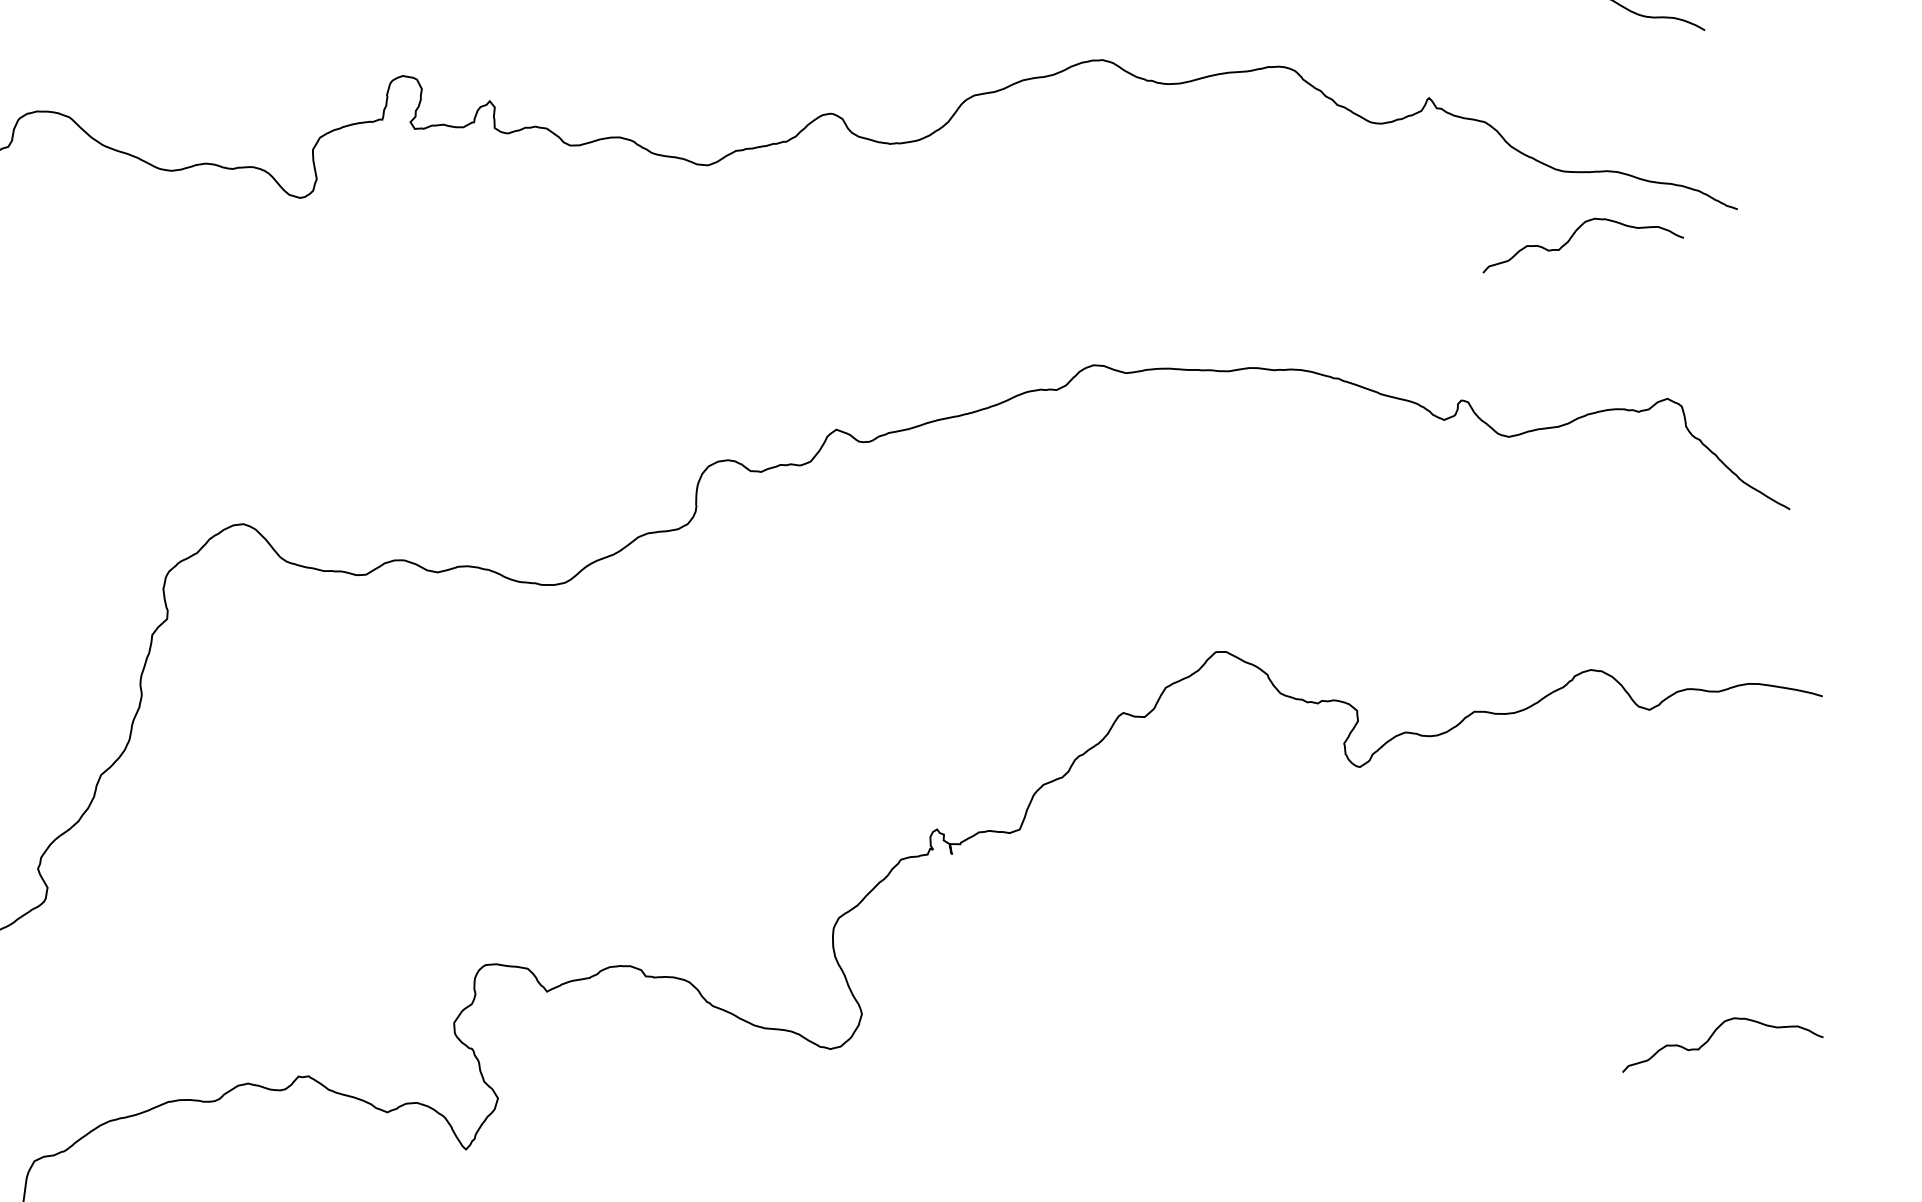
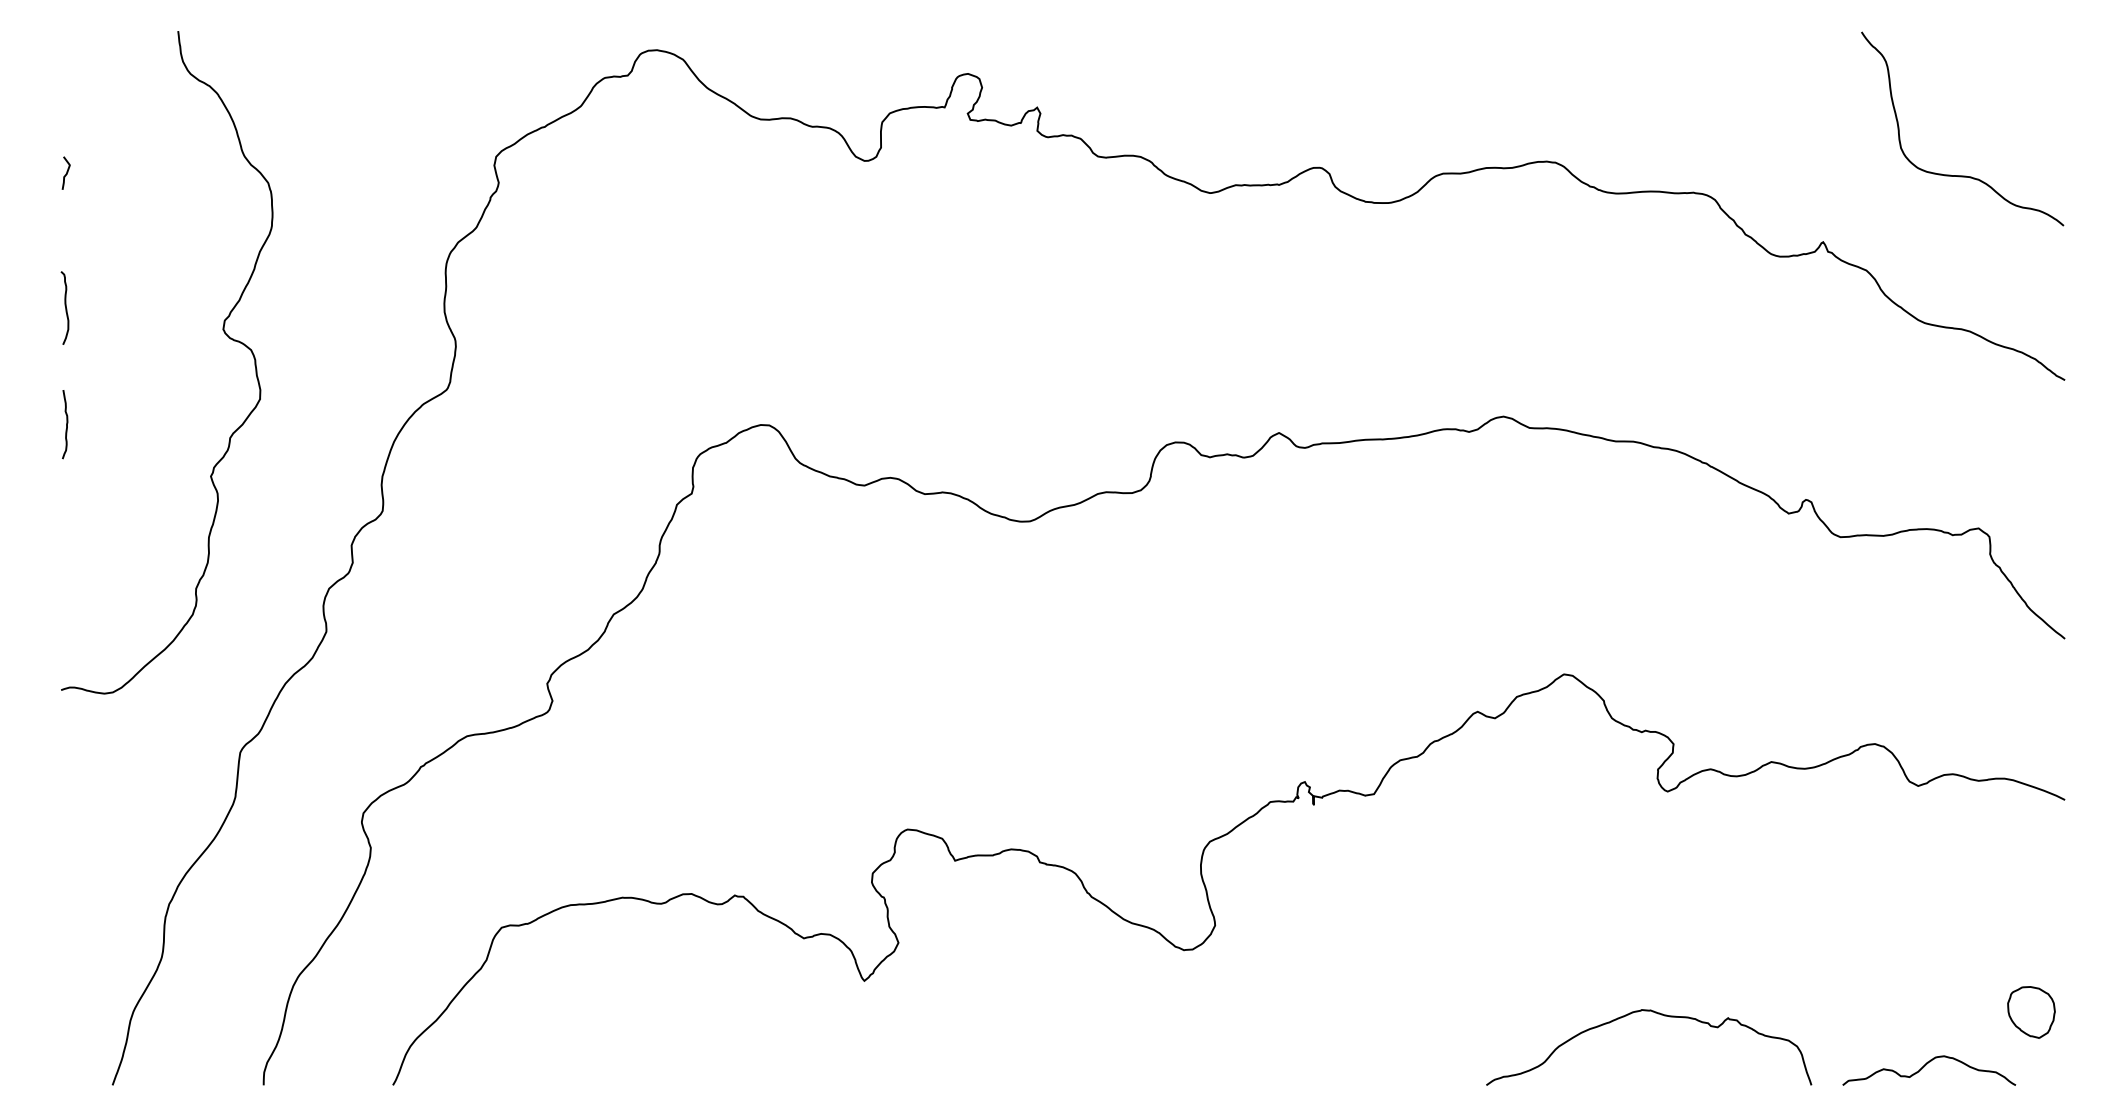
curve: (1575, 234) -> (1925, 377), removed
part: (1826, 949) -> (2031, 1012), added
curve: (1398, 1028) -> (1661, 1015), added

